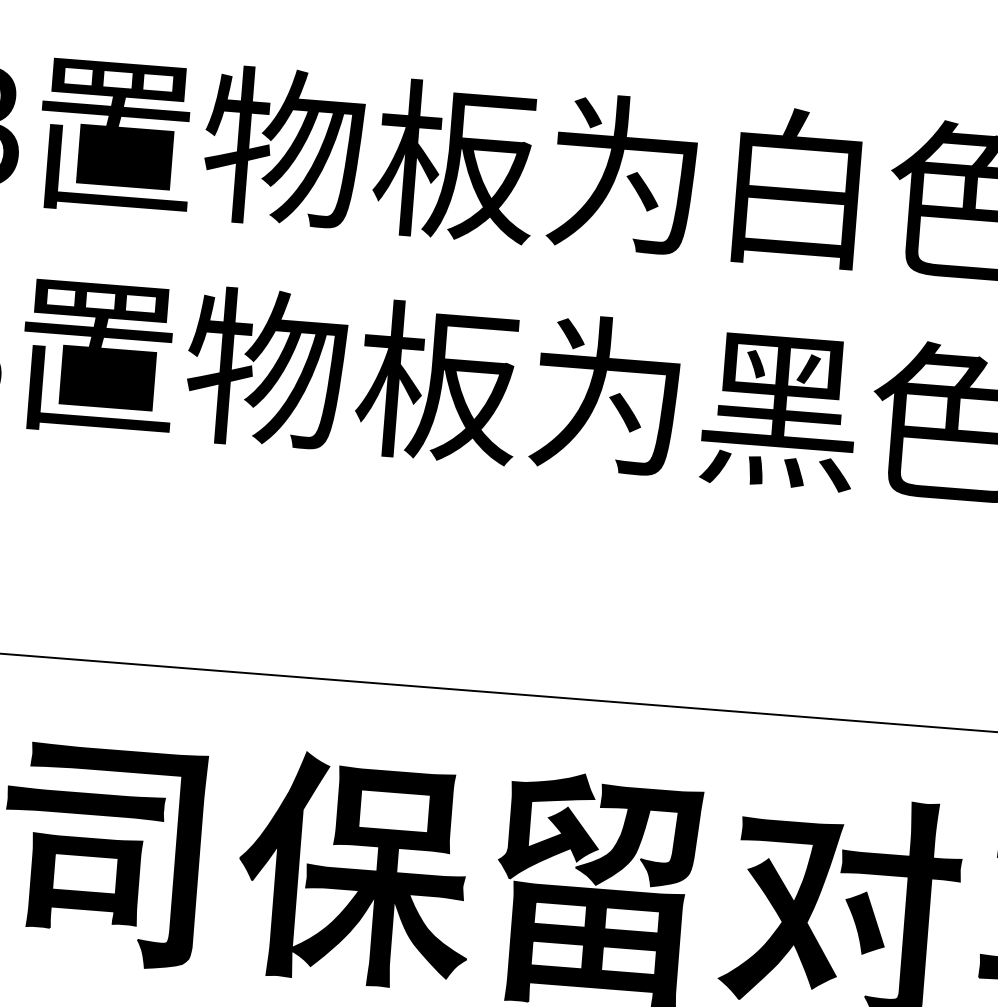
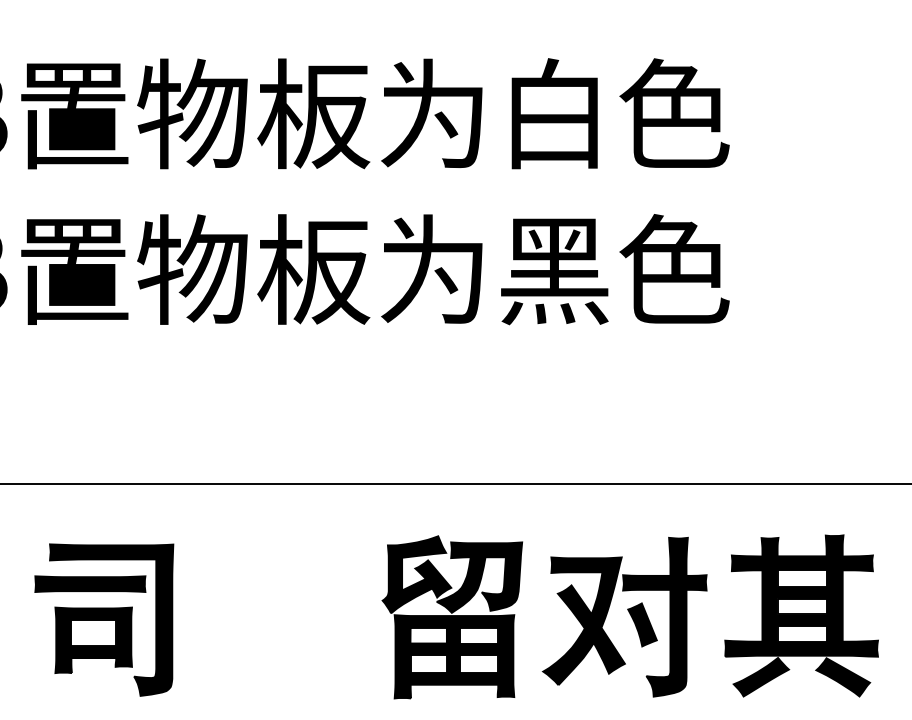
part: (355, 869) -> (282, 615), removed

